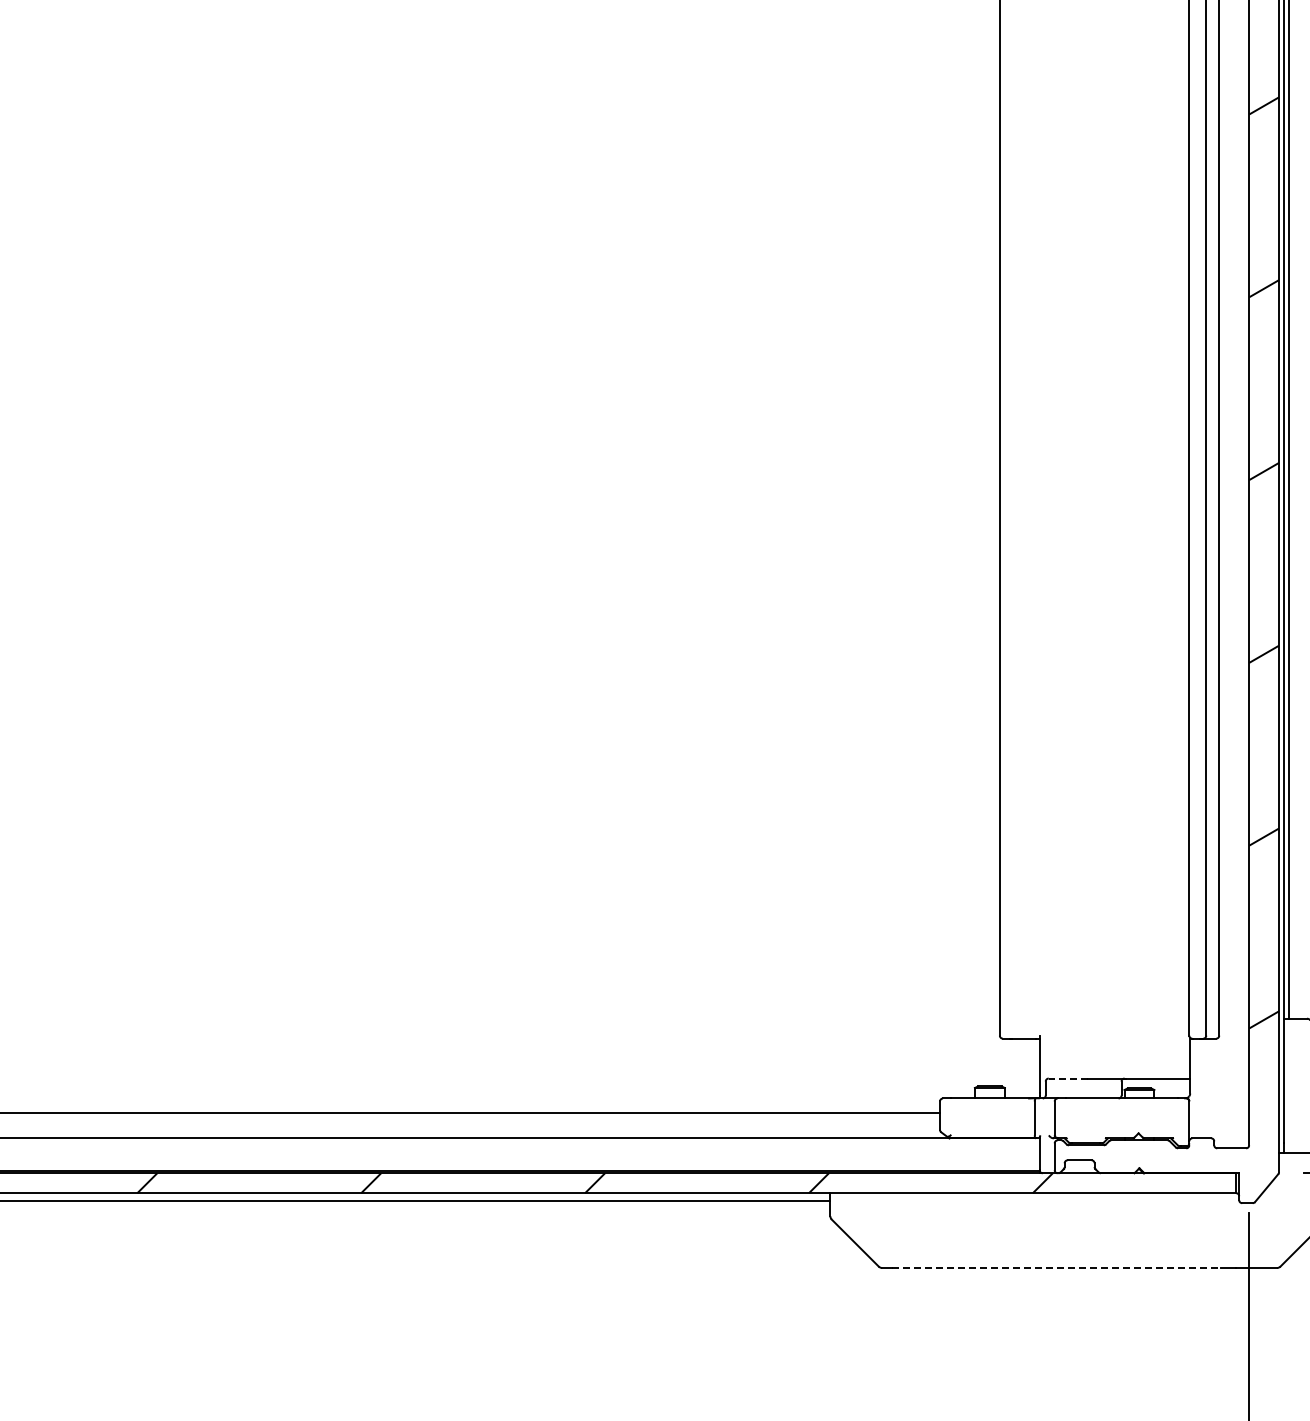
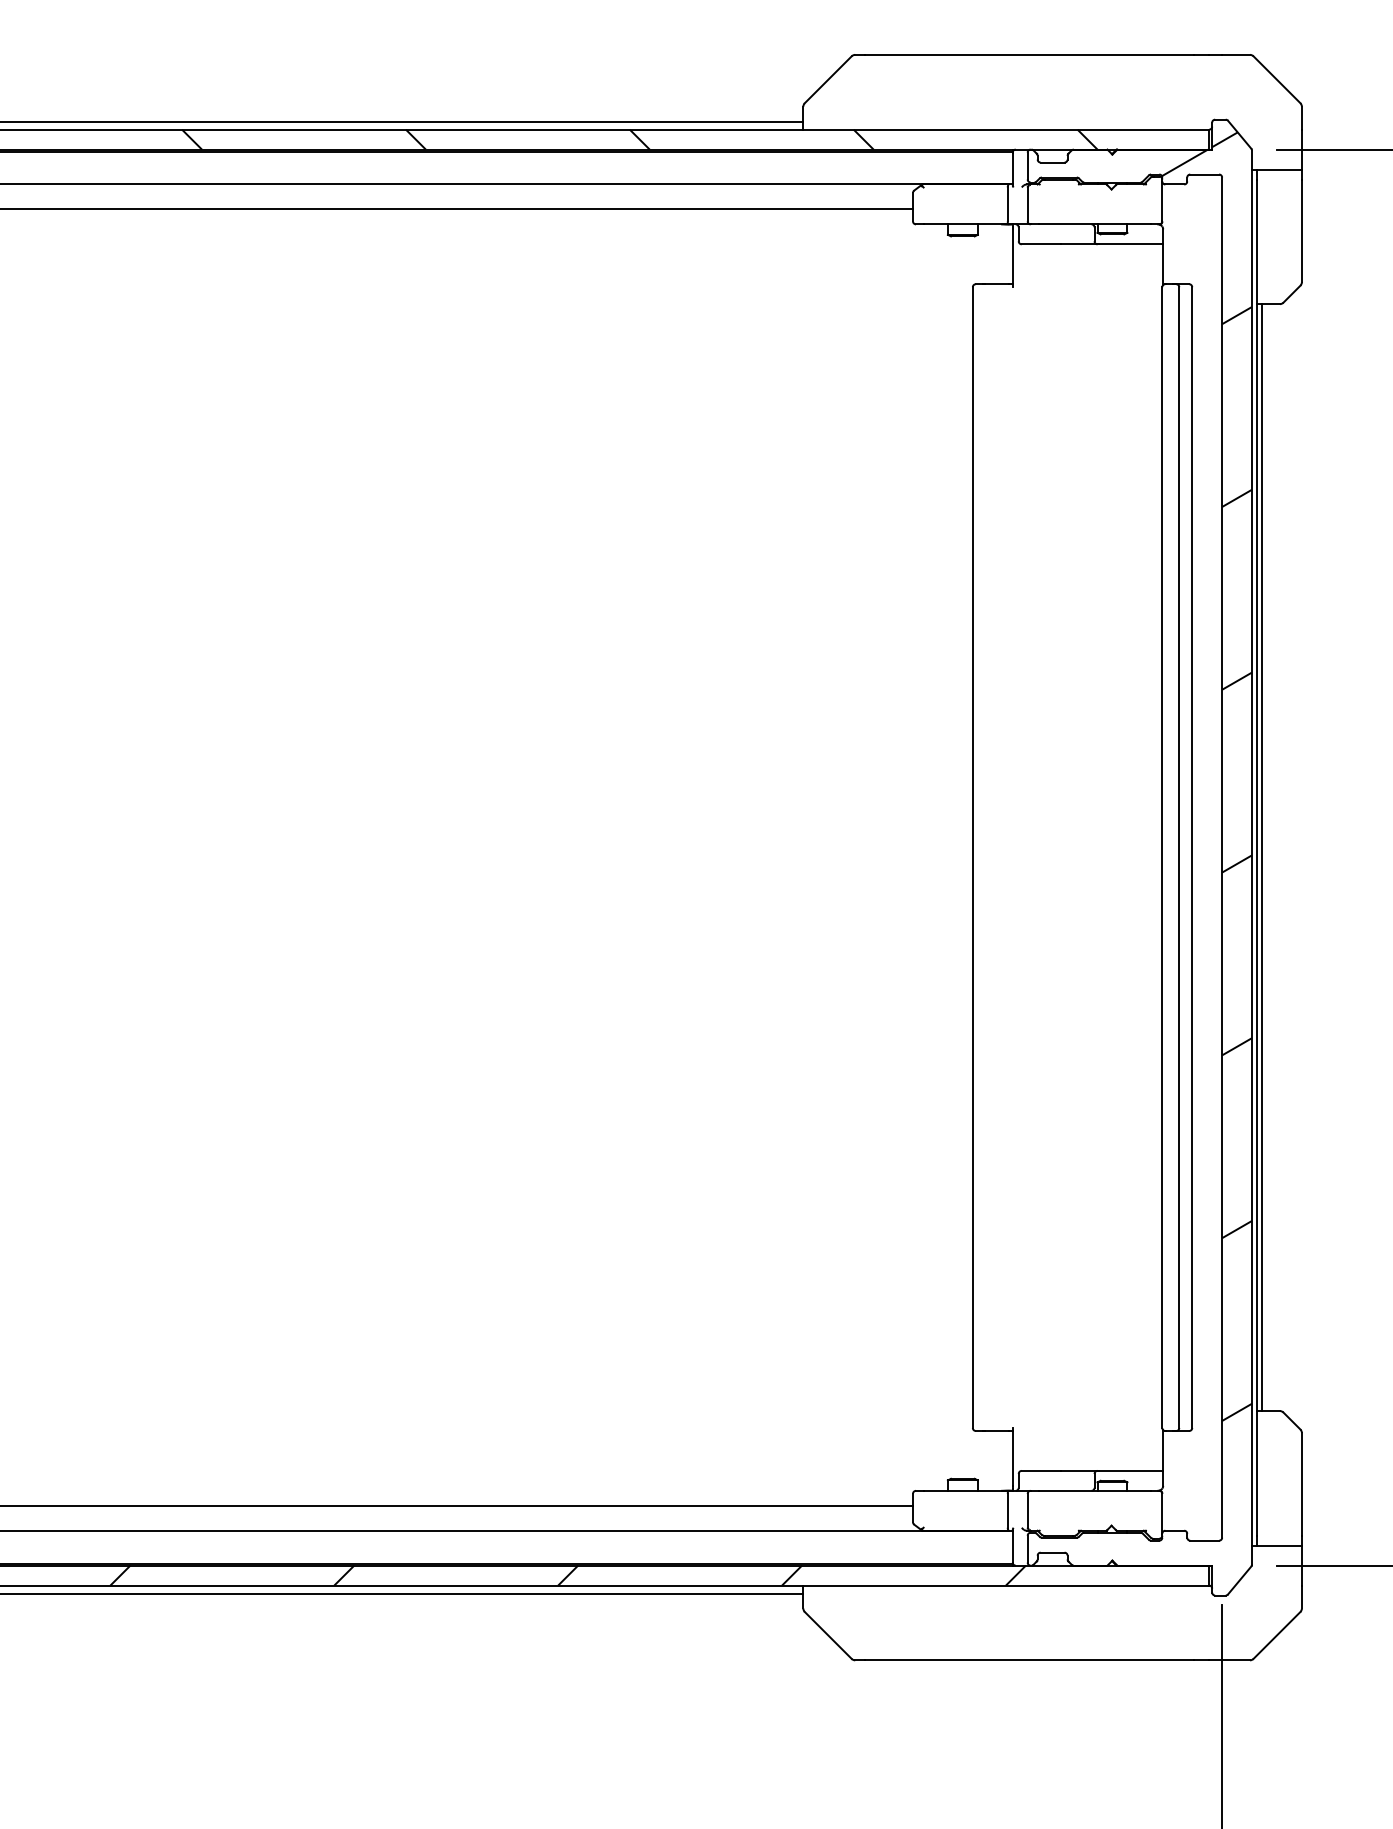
line: (1068, 1078) -> (1041, 1470), dashed -> solid
line: (1056, 1268) -> (1029, 1660), dashed -> solid

